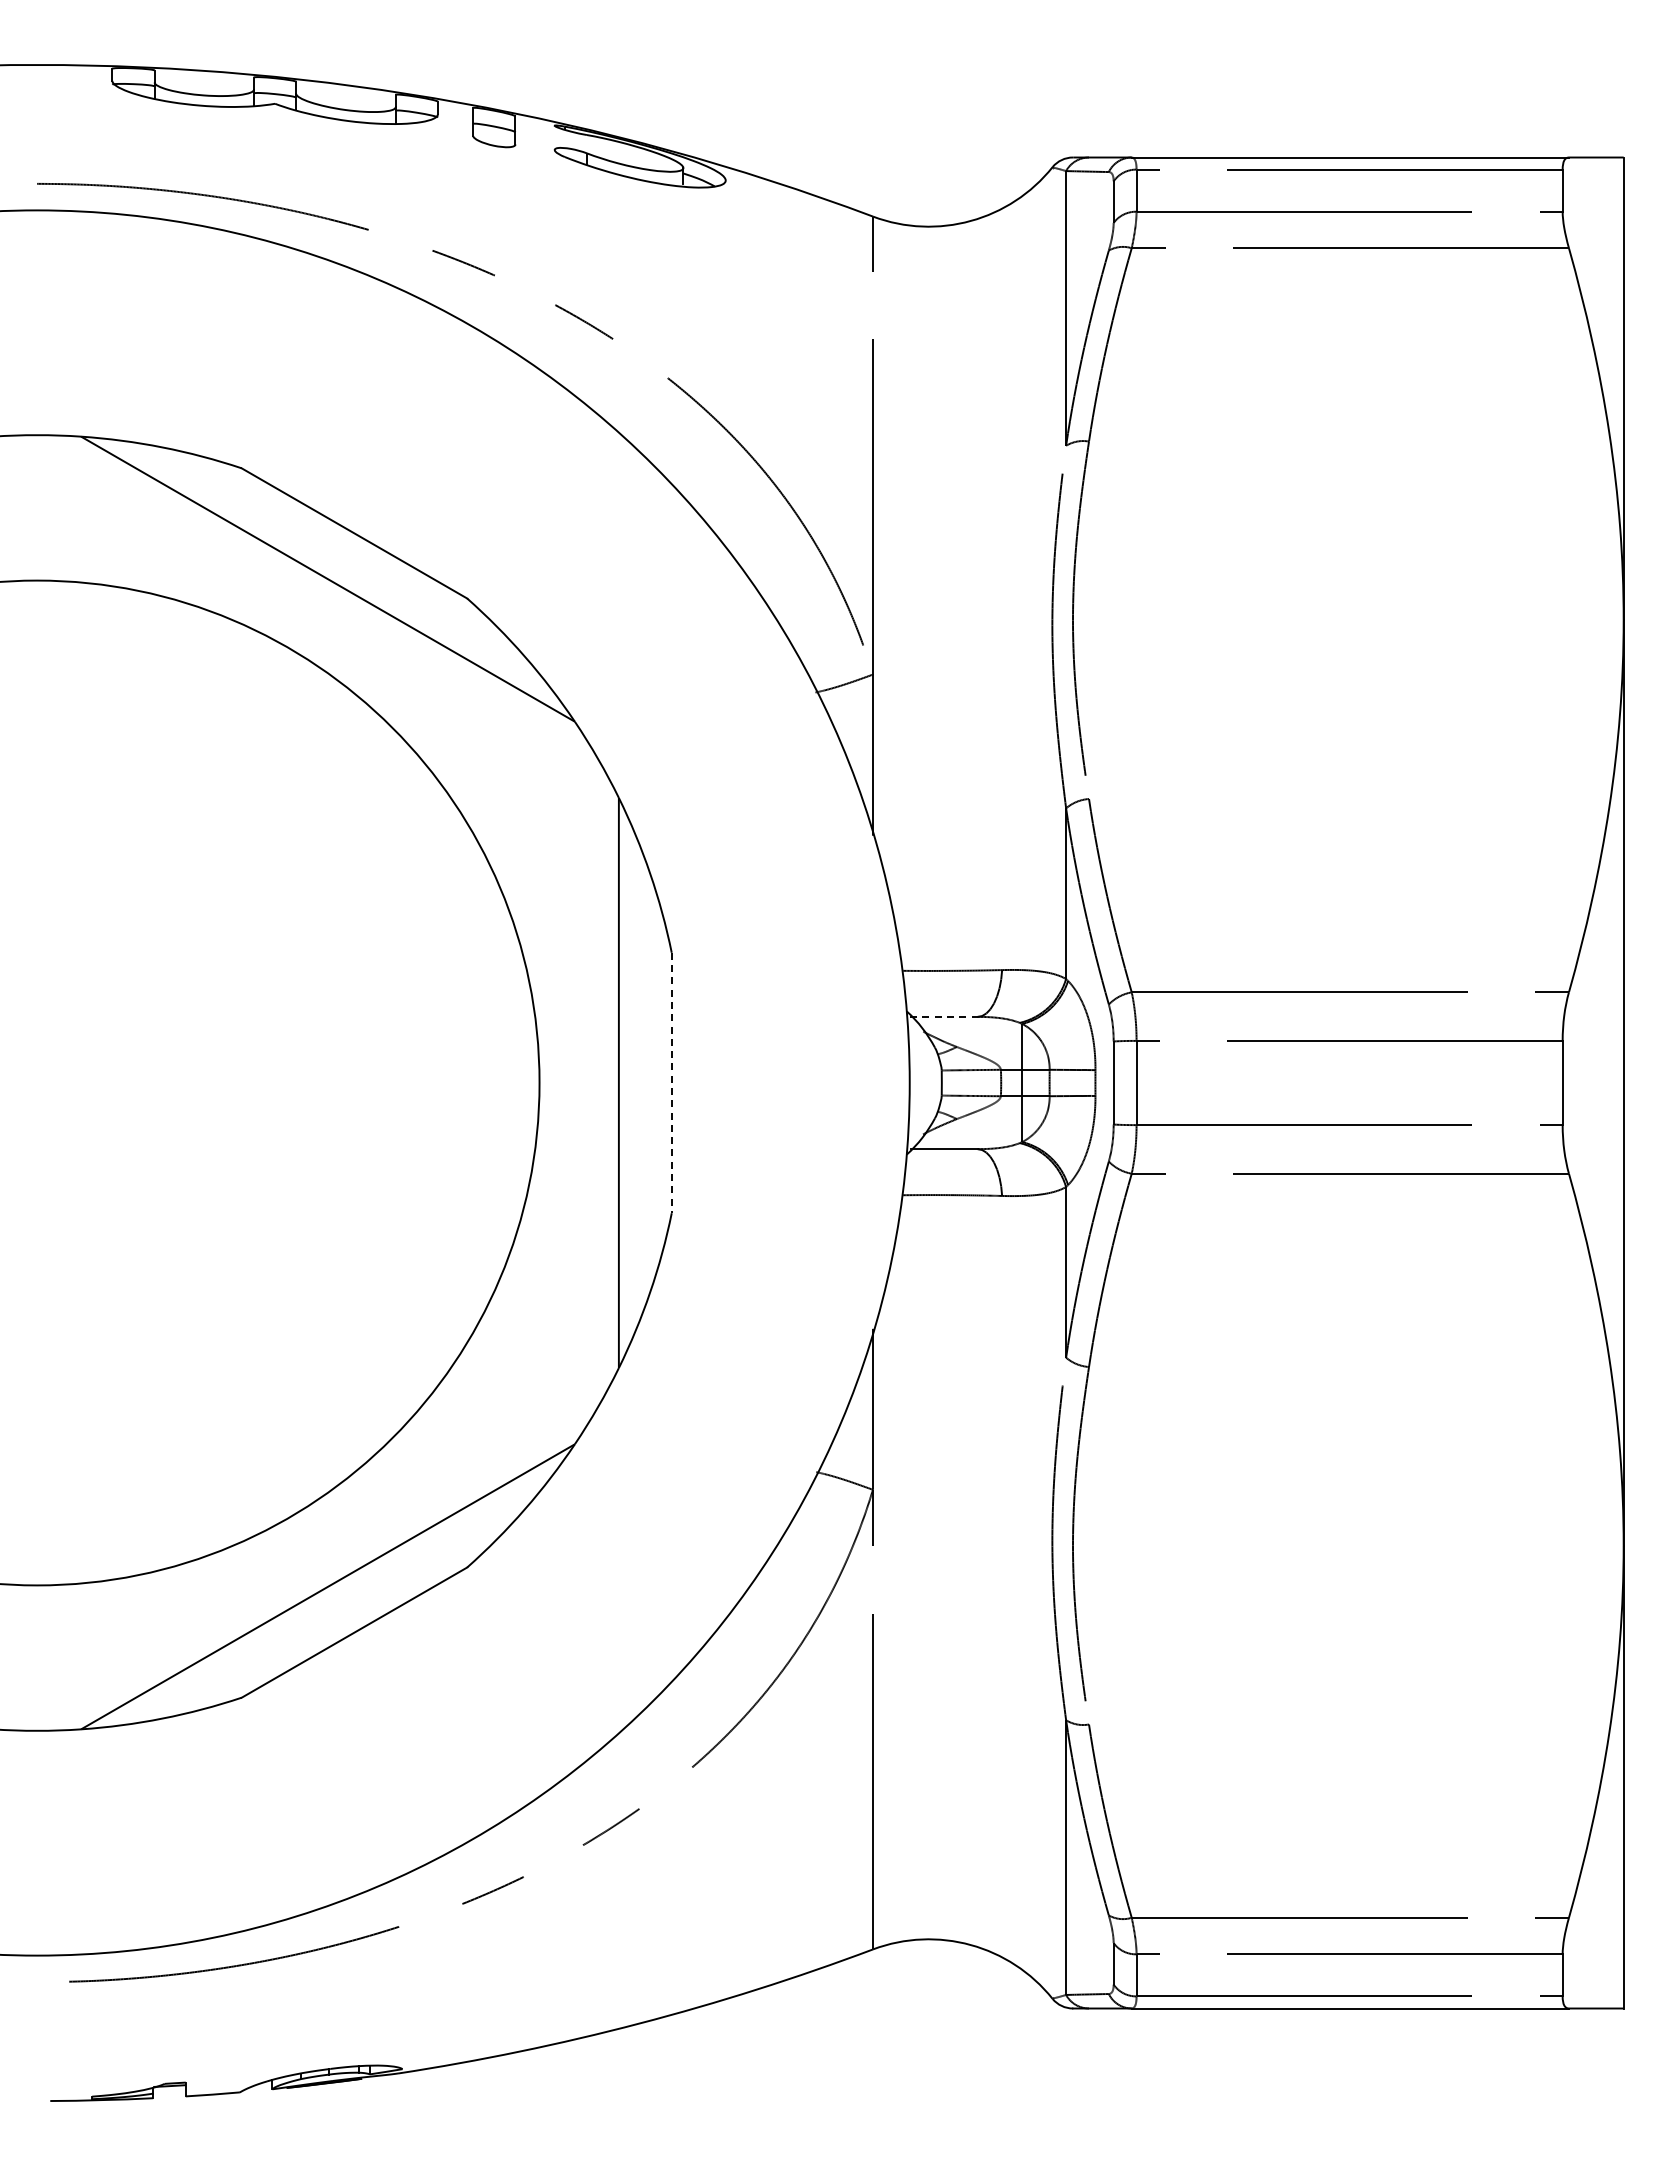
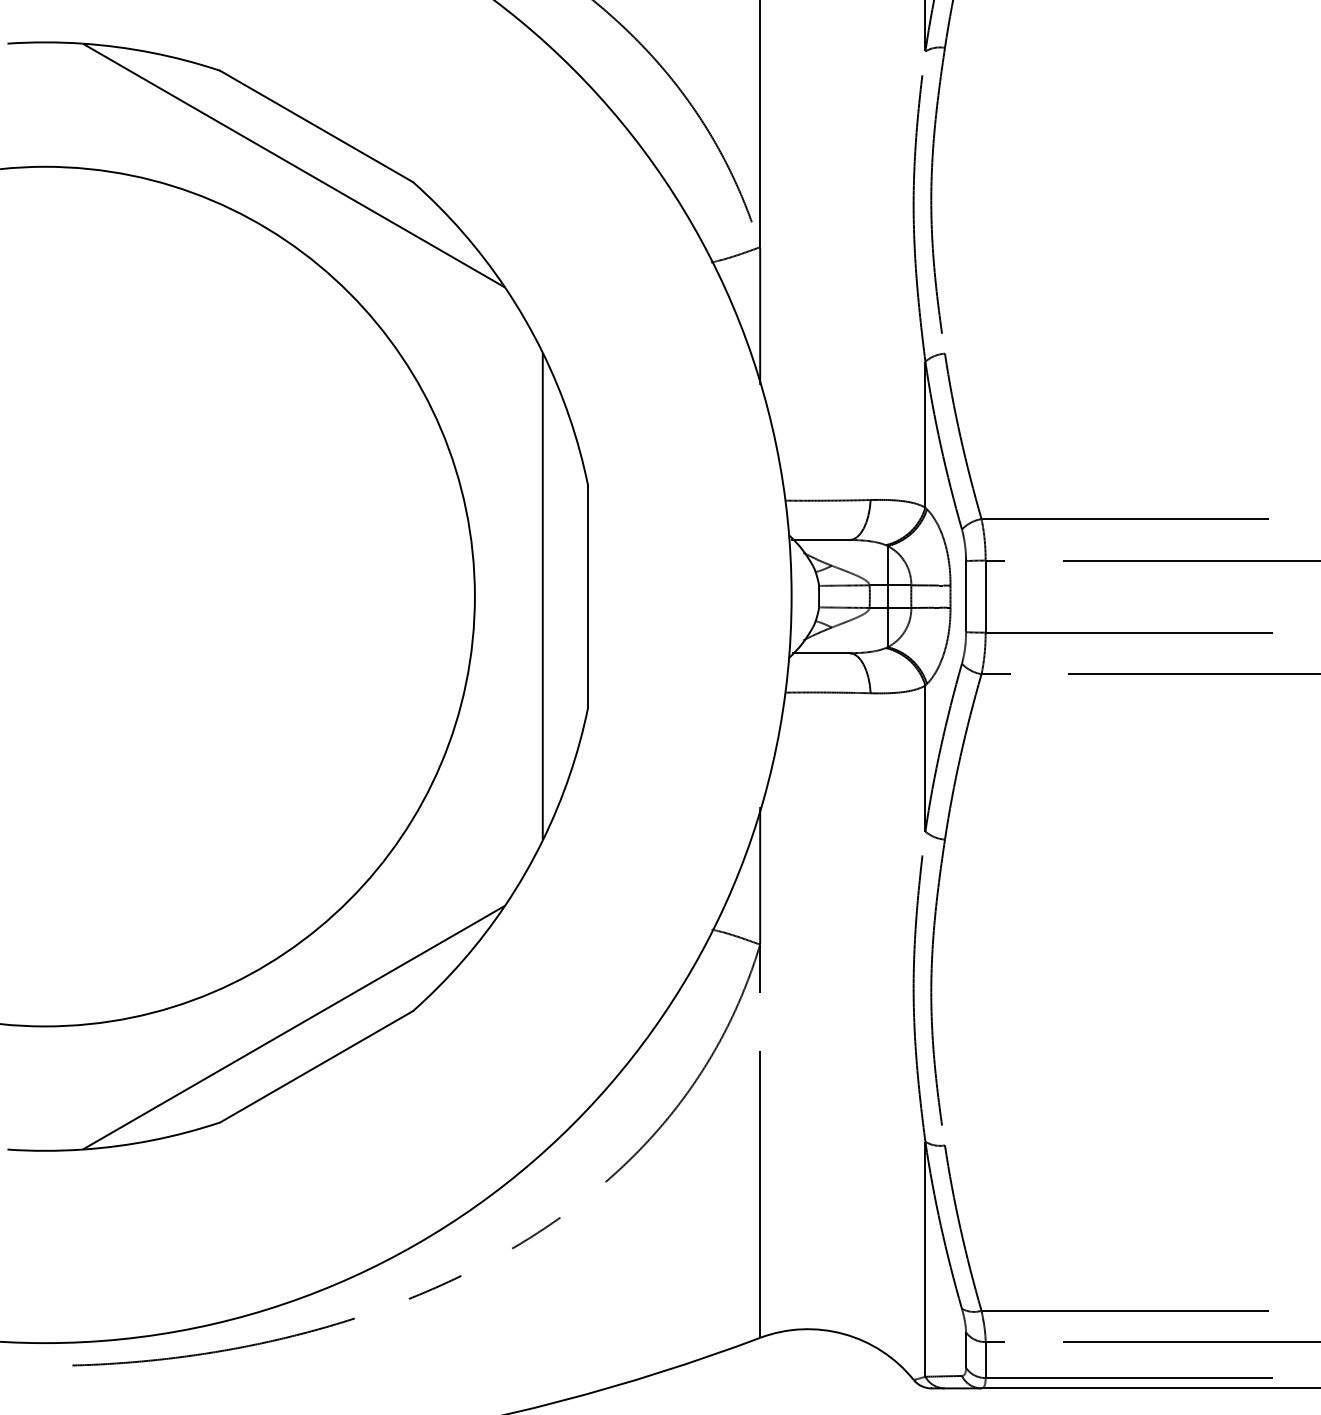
line: (943, 1016) -> (820, 539), dashed -> solid
line: (671, 1083) -> (587, 597), dashed -> solid

